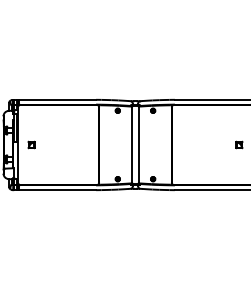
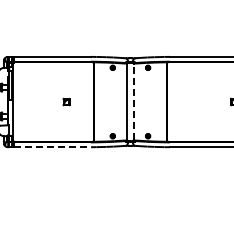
part: (31, 144) -> (66, 101), moved
line: (138, 145) -> (133, 102), solid -> dashed
line: (57, 190) -> (52, 147), solid -> dashed

